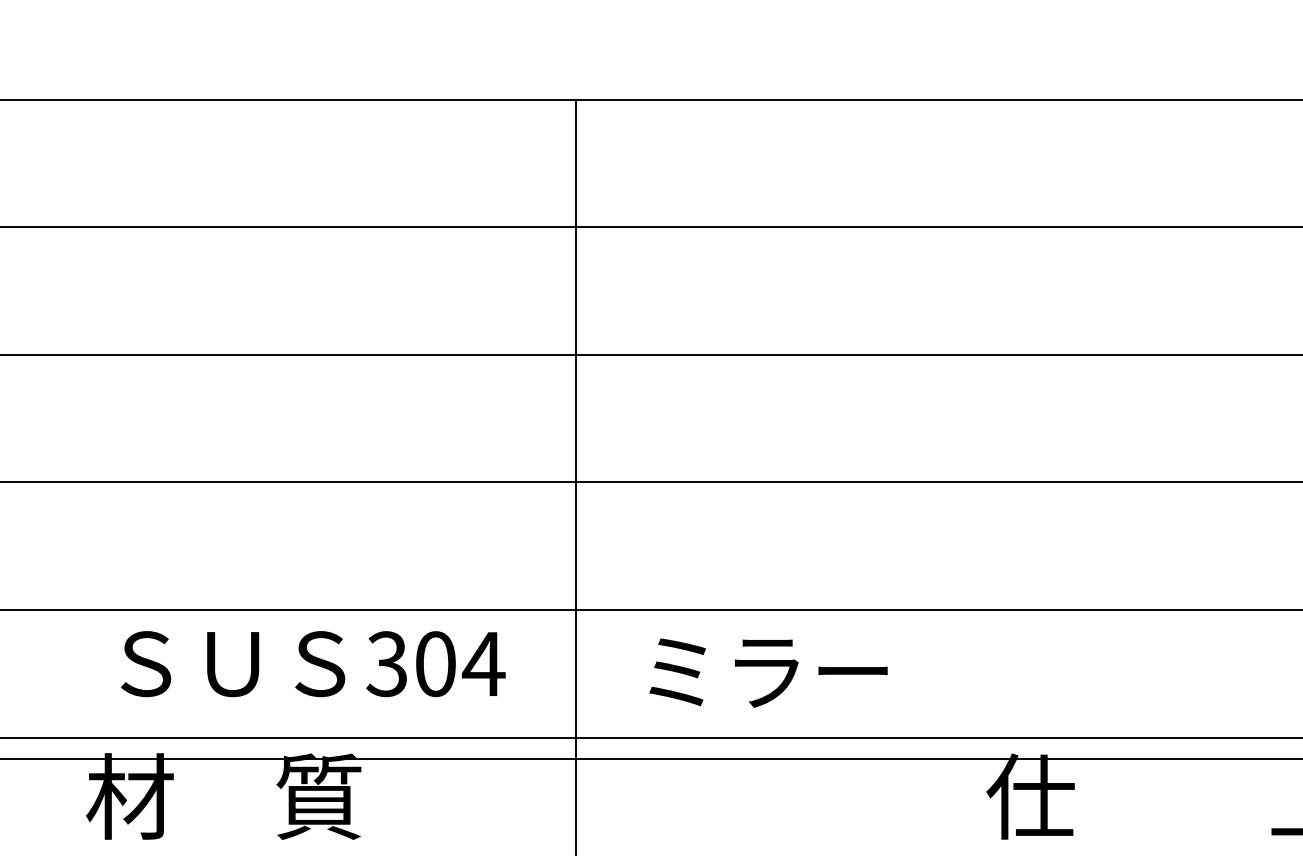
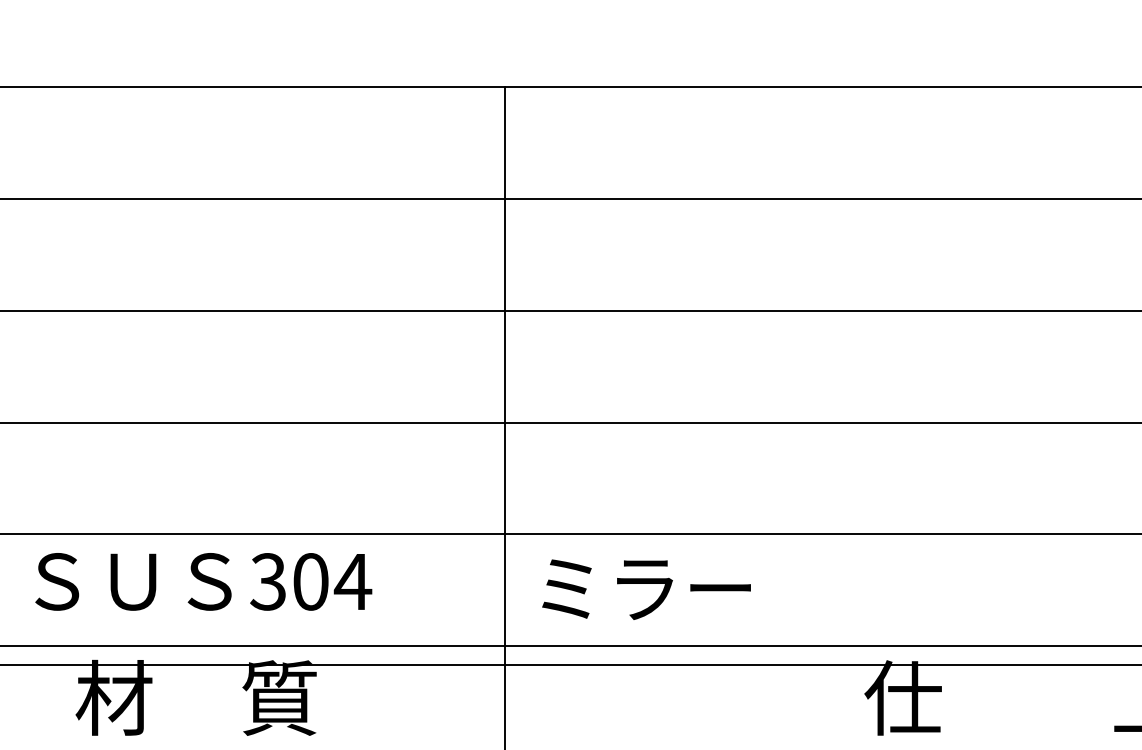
text: (313, 663) -> (203, 581), moved
text: (768, 672) -> (646, 589), moved

